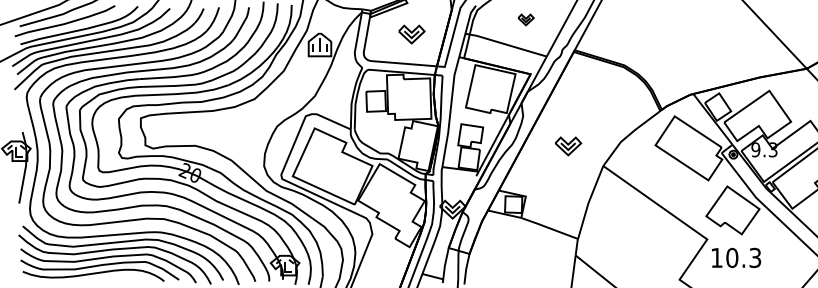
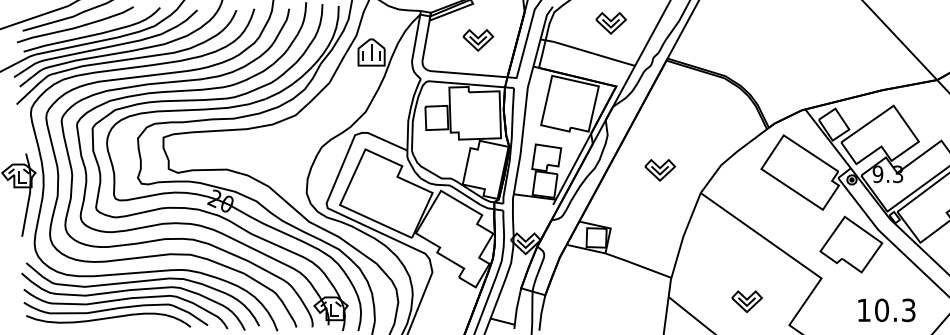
part: (525, 19) -> (610, 22), size x1.67
text: (736, 257) -> (886, 309), moved
part: (643, 259) -> (747, 301), added

